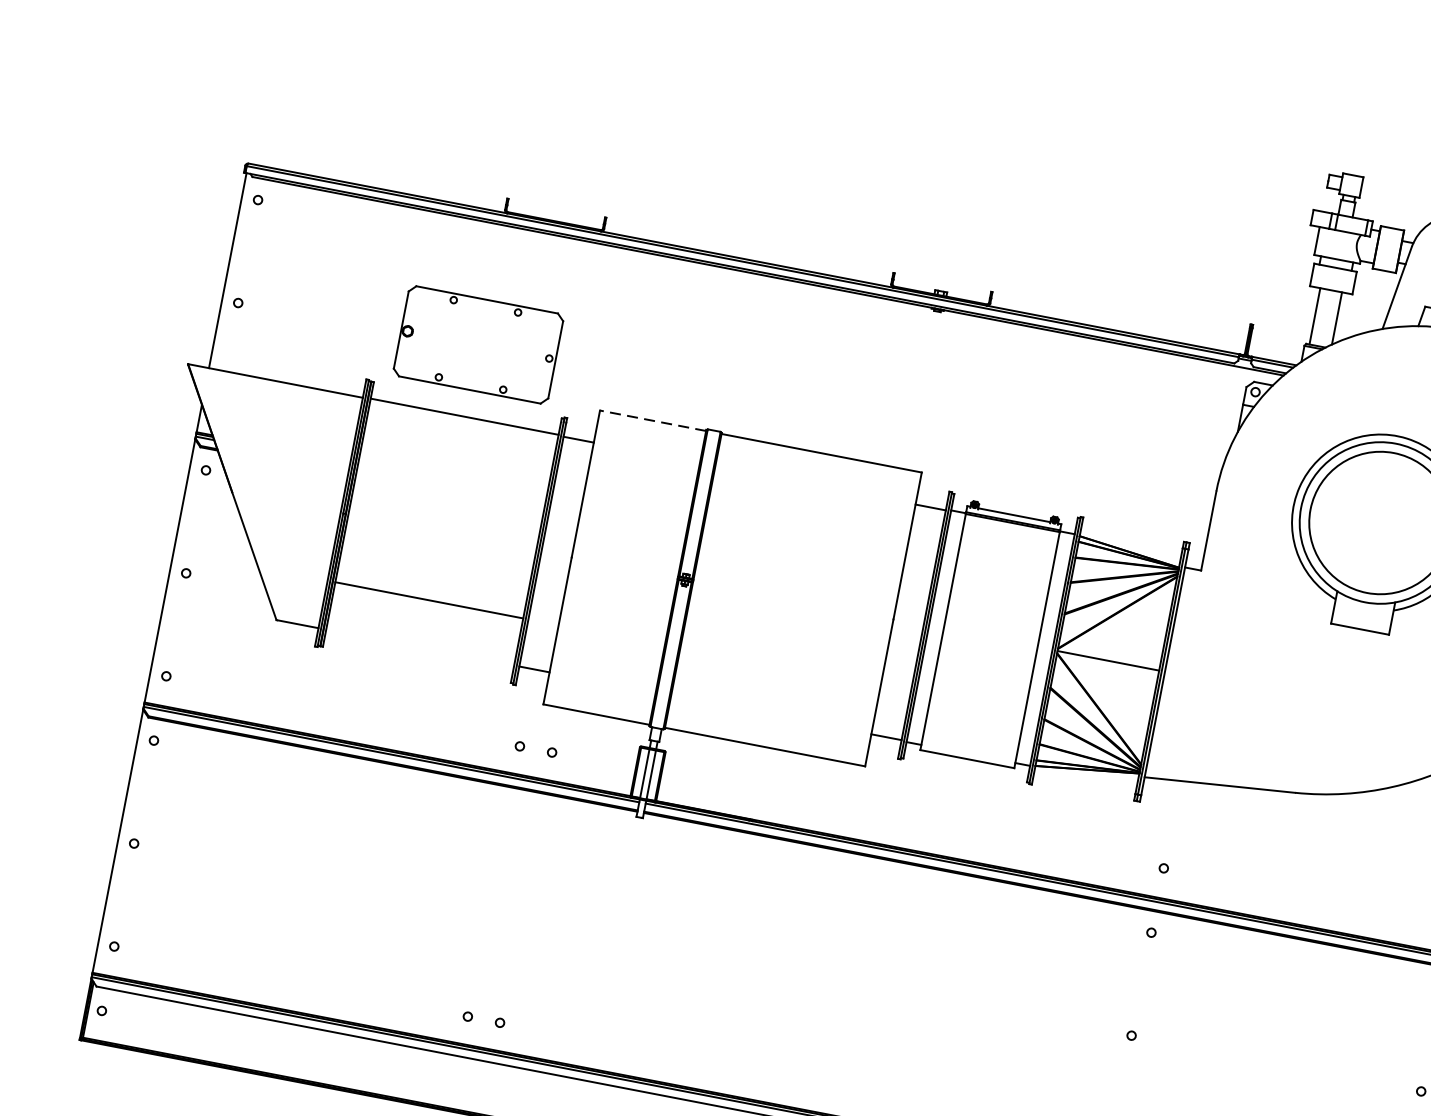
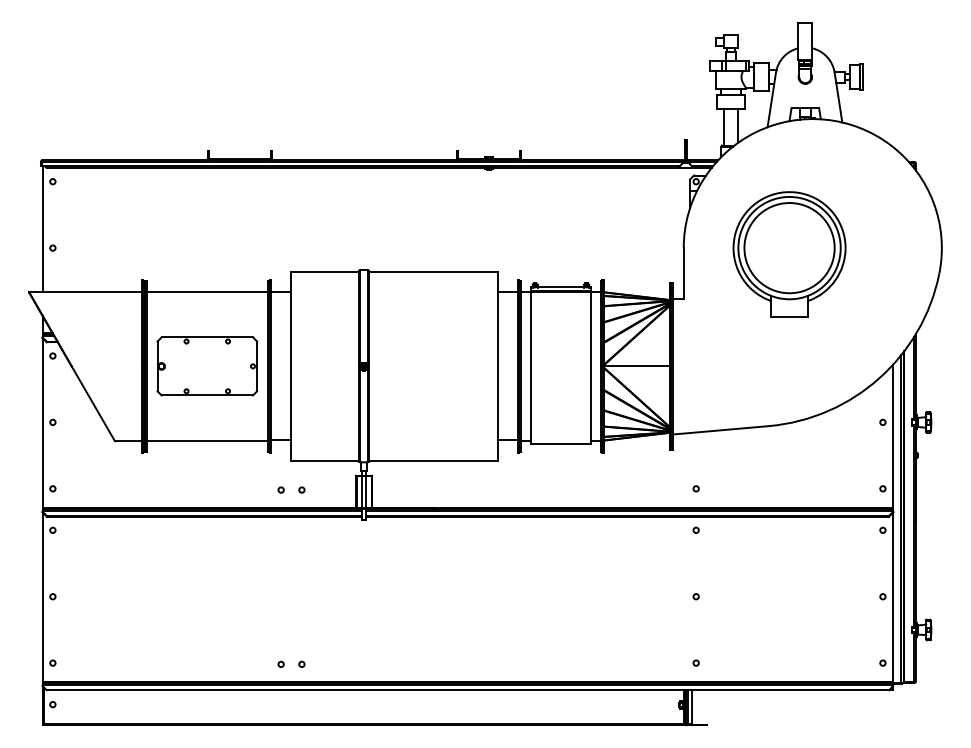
part: (478, 345) -> (207, 366), moved
line: (652, 420) -> (324, 271), dashed -> solid
line: (427, 600) -> (206, 441), moved

